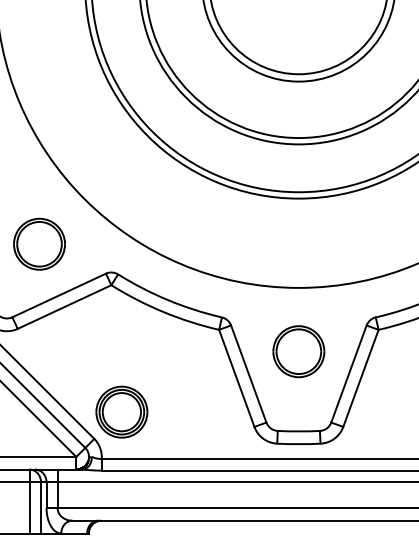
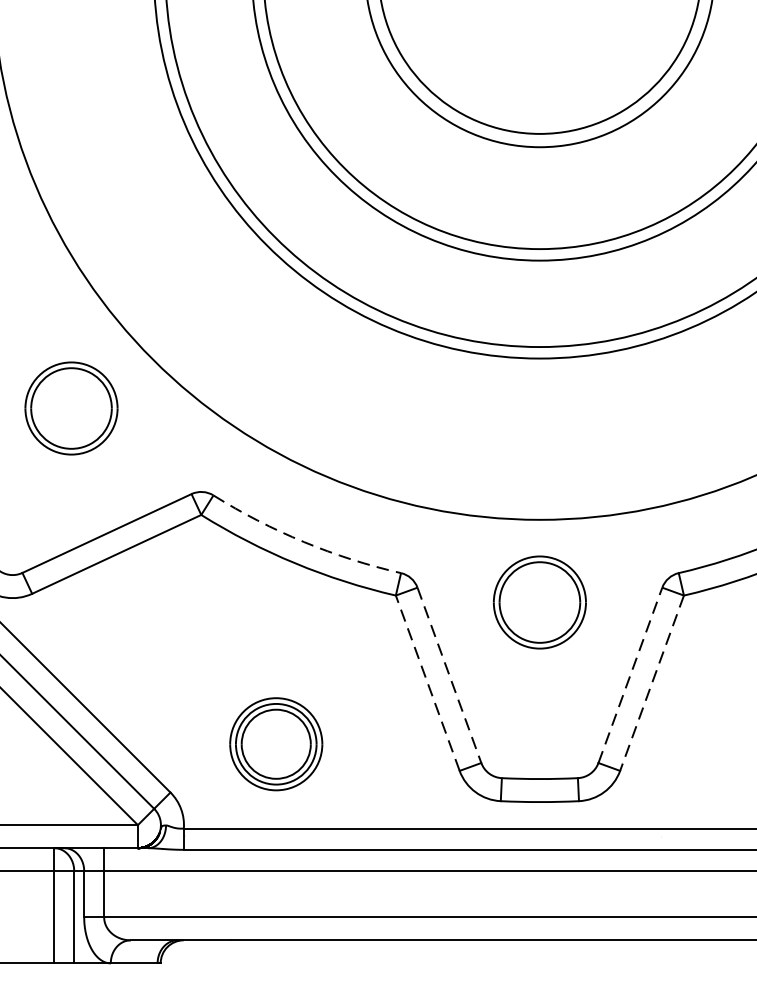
part: (39, 243) -> (71, 407), moved
arc: (168, 300) -> (304, 542), solid -> dashed
part: (298, 351) -> (539, 602), moved
line: (248, 374) -> (448, 676), solid -> dashed
line: (348, 374) -> (629, 676), solid -> dashed
line: (236, 378) -> (427, 683), solid -> dashed
line: (360, 378) -> (651, 683), solid -> dashed
part: (121, 411) -> (275, 743), moved

